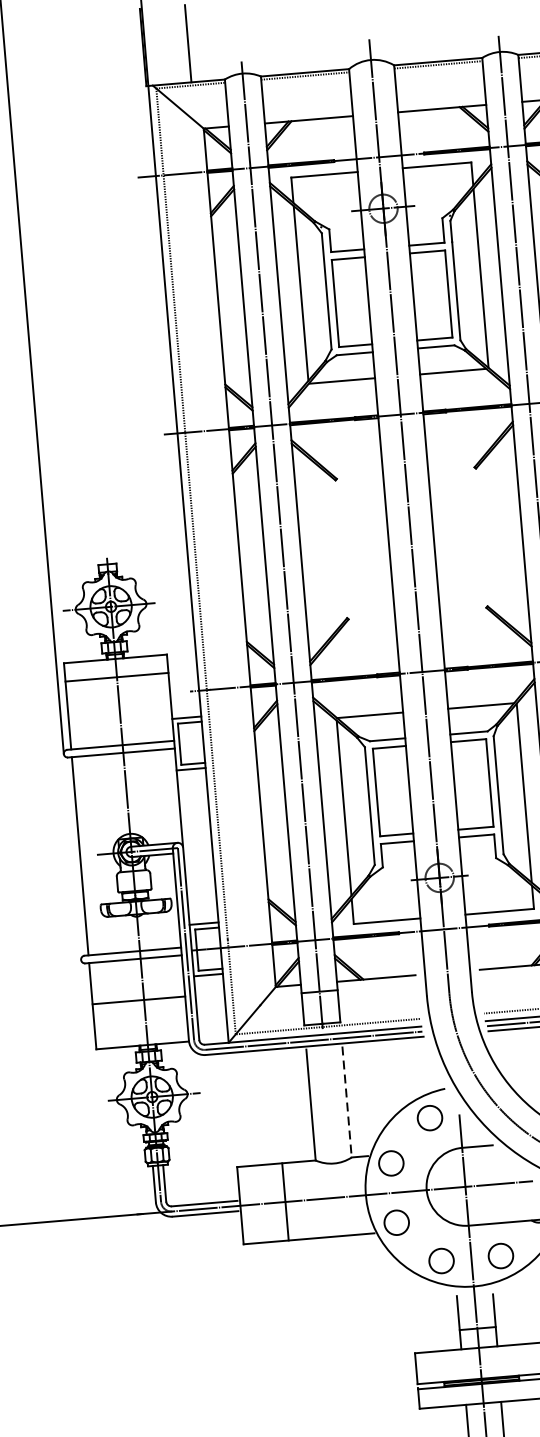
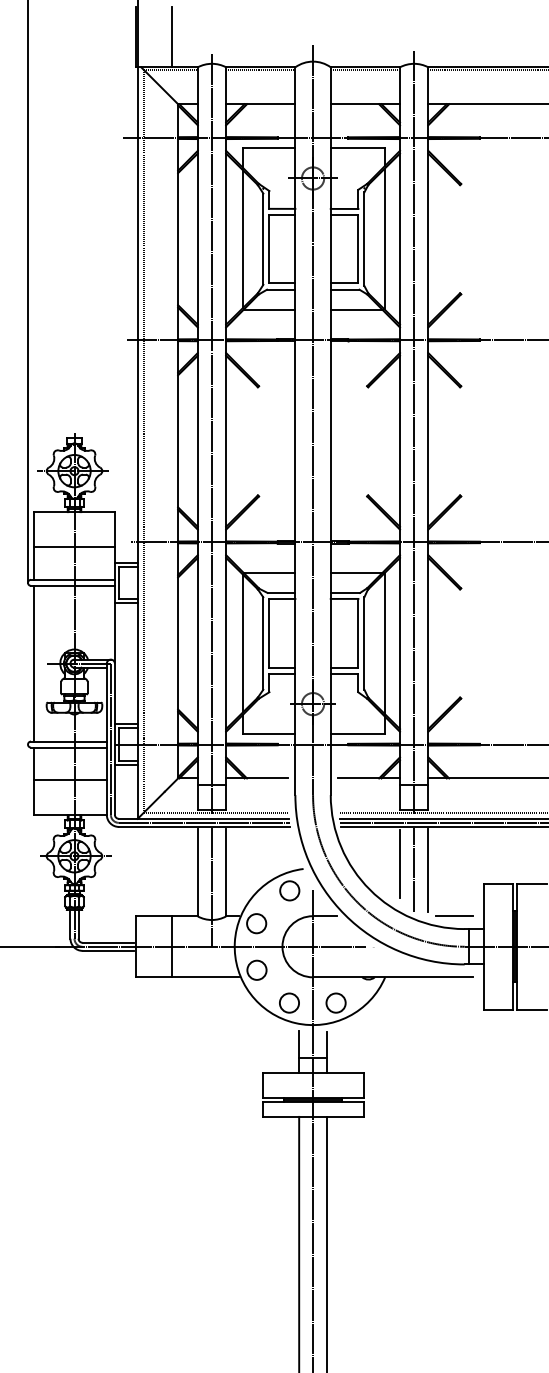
line: (116, 677) -> (74, 547), moved
line: (347, 1101) -> (226, 872), dashed -> solid
line: (329, 1122) -> (211, 887), added

